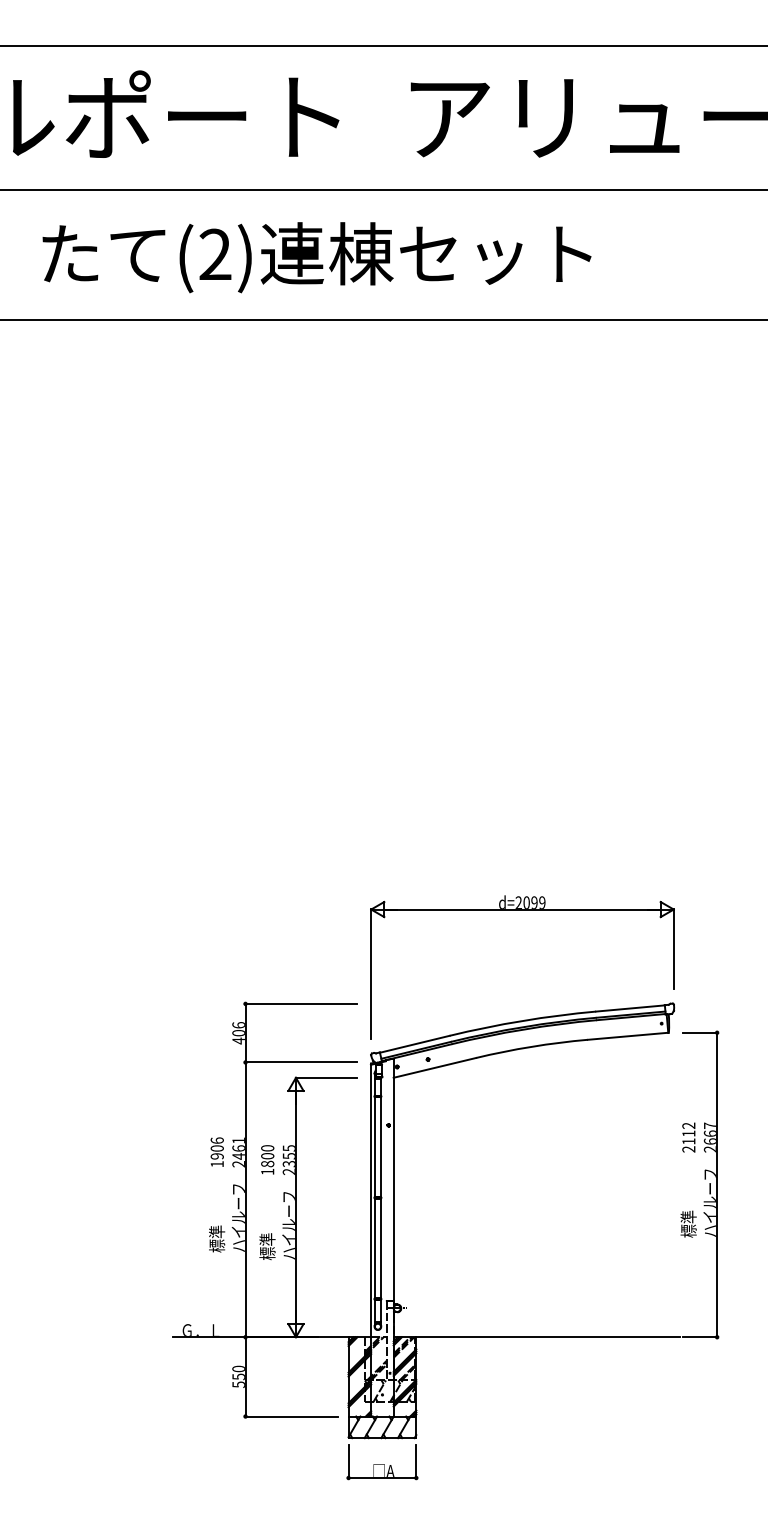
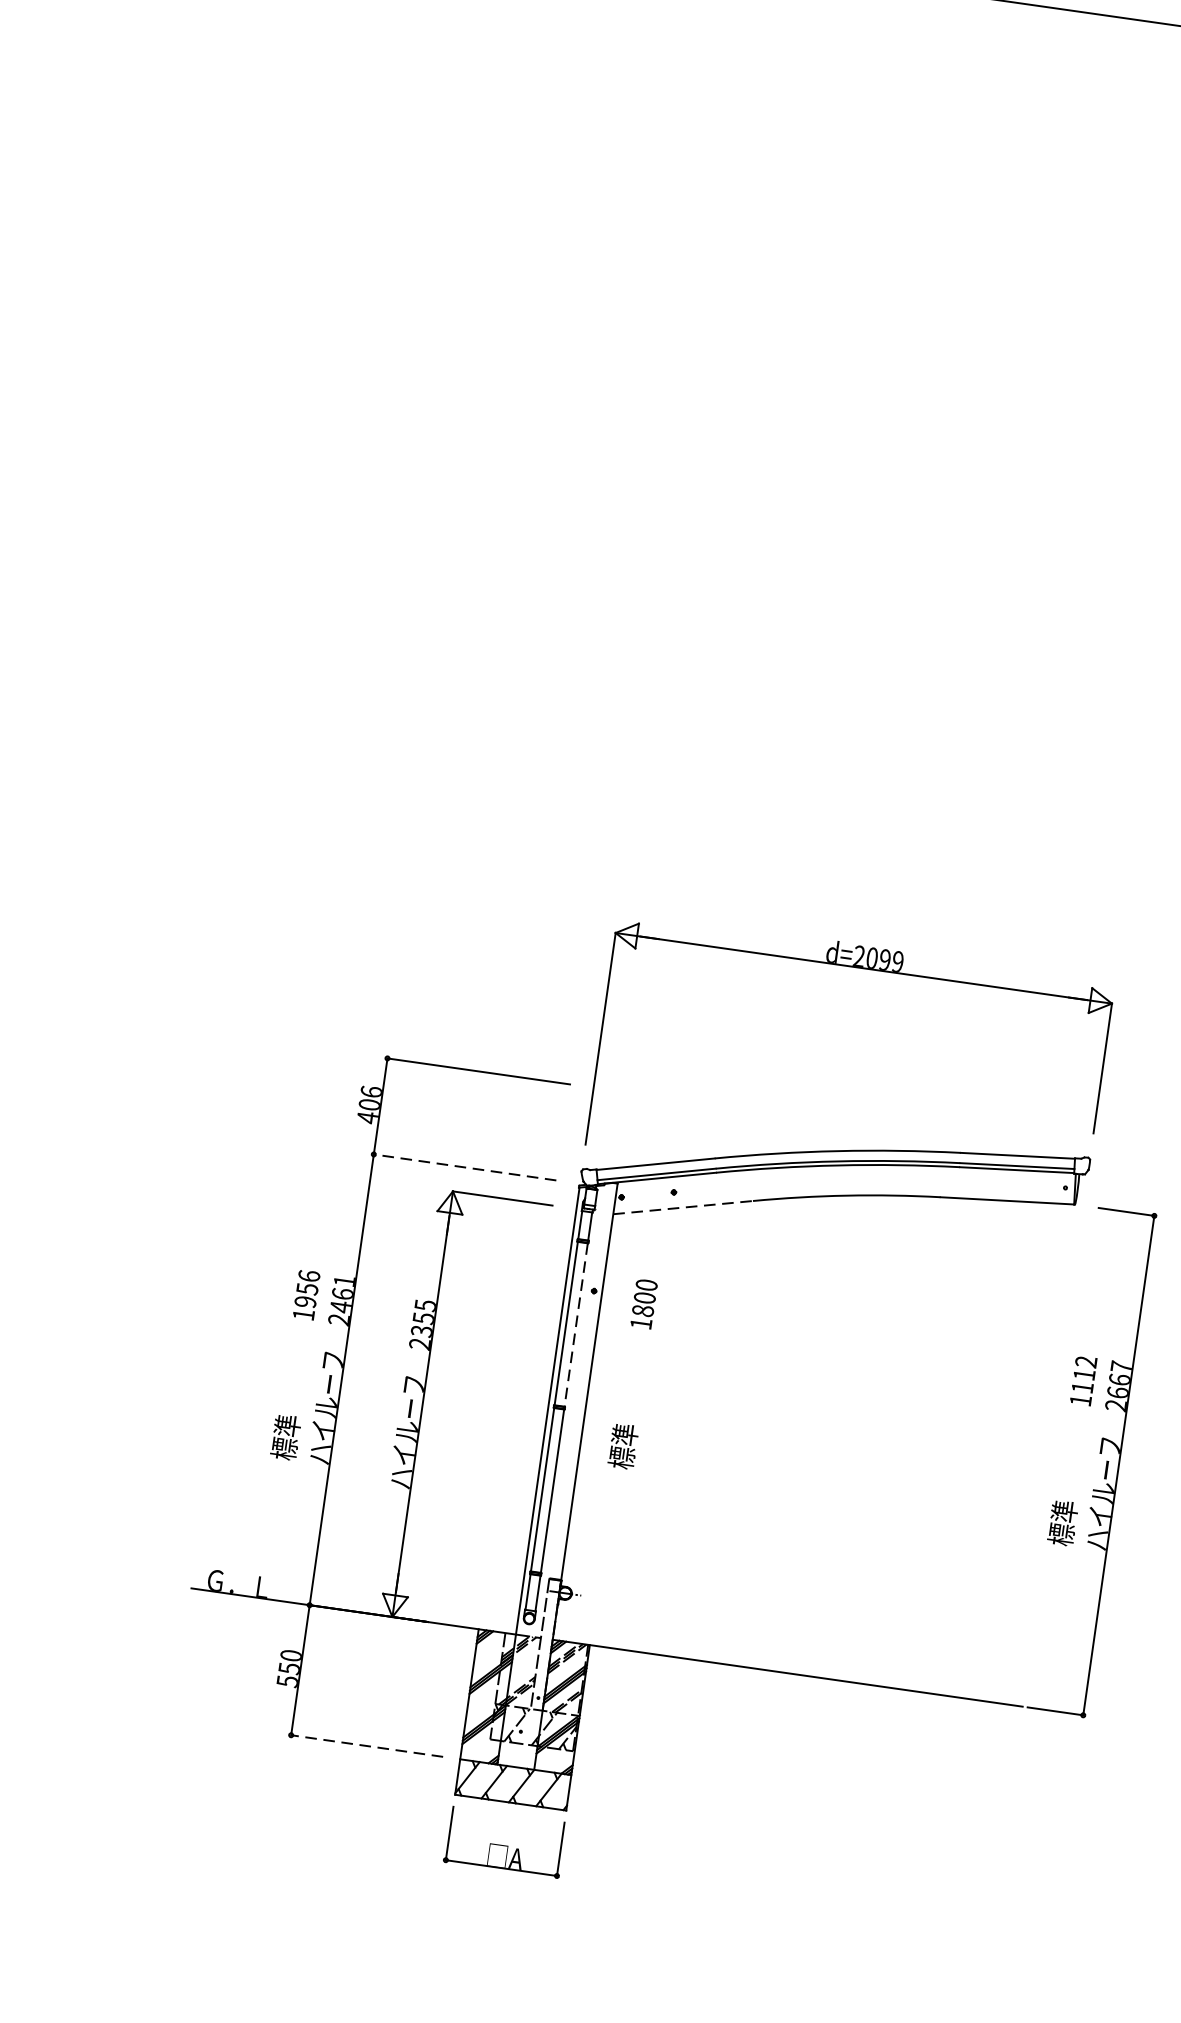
line: (301, 1062) -> (465, 1167), solid -> dashed
line: (435, 1067) -> (684, 1207), solid -> dashed
line: (380, 1147) -> (575, 1325), solid -> dashed
text: (216, 1148) -> (306, 1288), 1906 -> 1956
text: (688, 1149) -> (1080, 1400), 2112 -> 1112
text: (267, 1202) -> (633, 1373), moved
line: (291, 1416) -> (366, 1745), solid -> dashed

